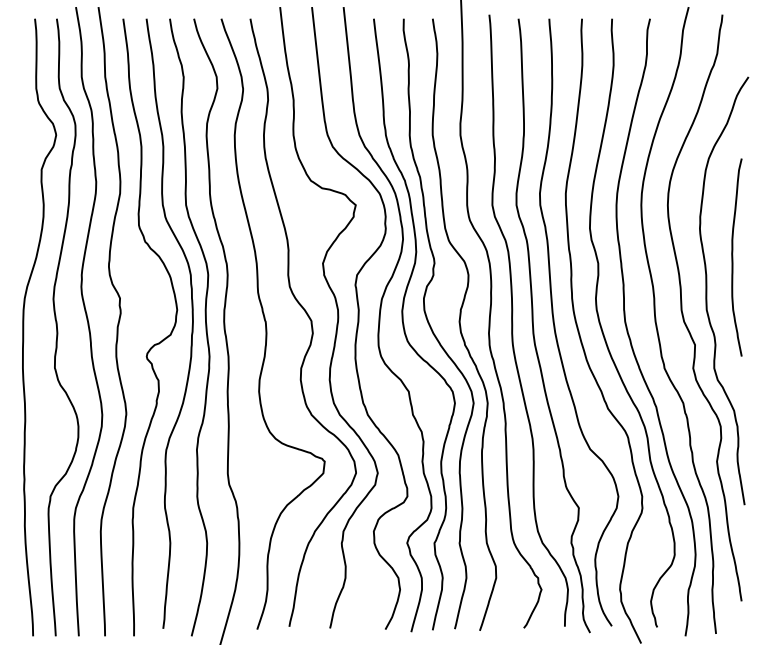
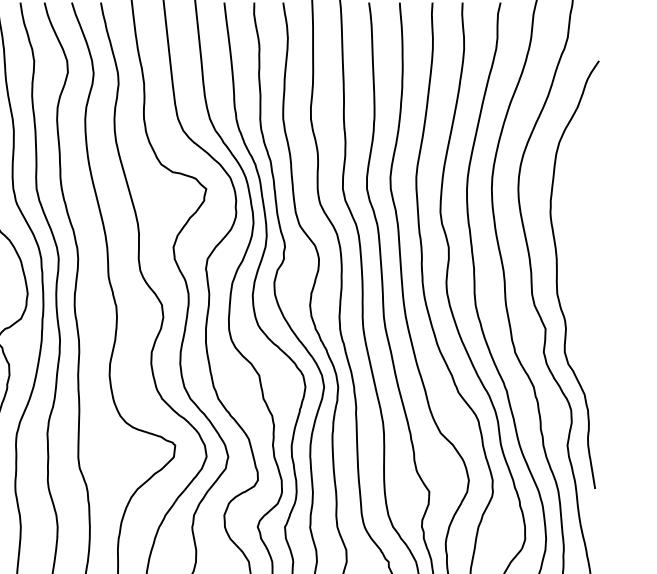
curve: (733, 257) -> (584, 241), removed

